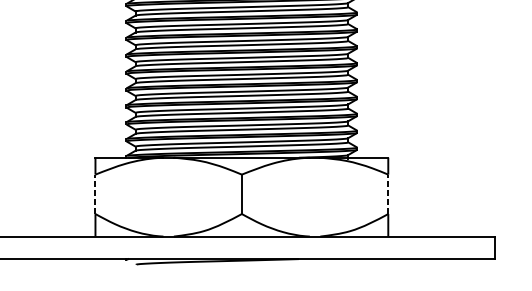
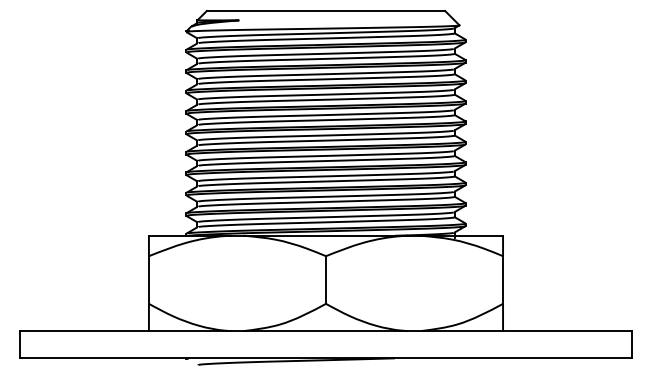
line: (95, 194) -> (148, 280), dashed -> solid
line: (388, 194) -> (503, 280), dashed -> solid

